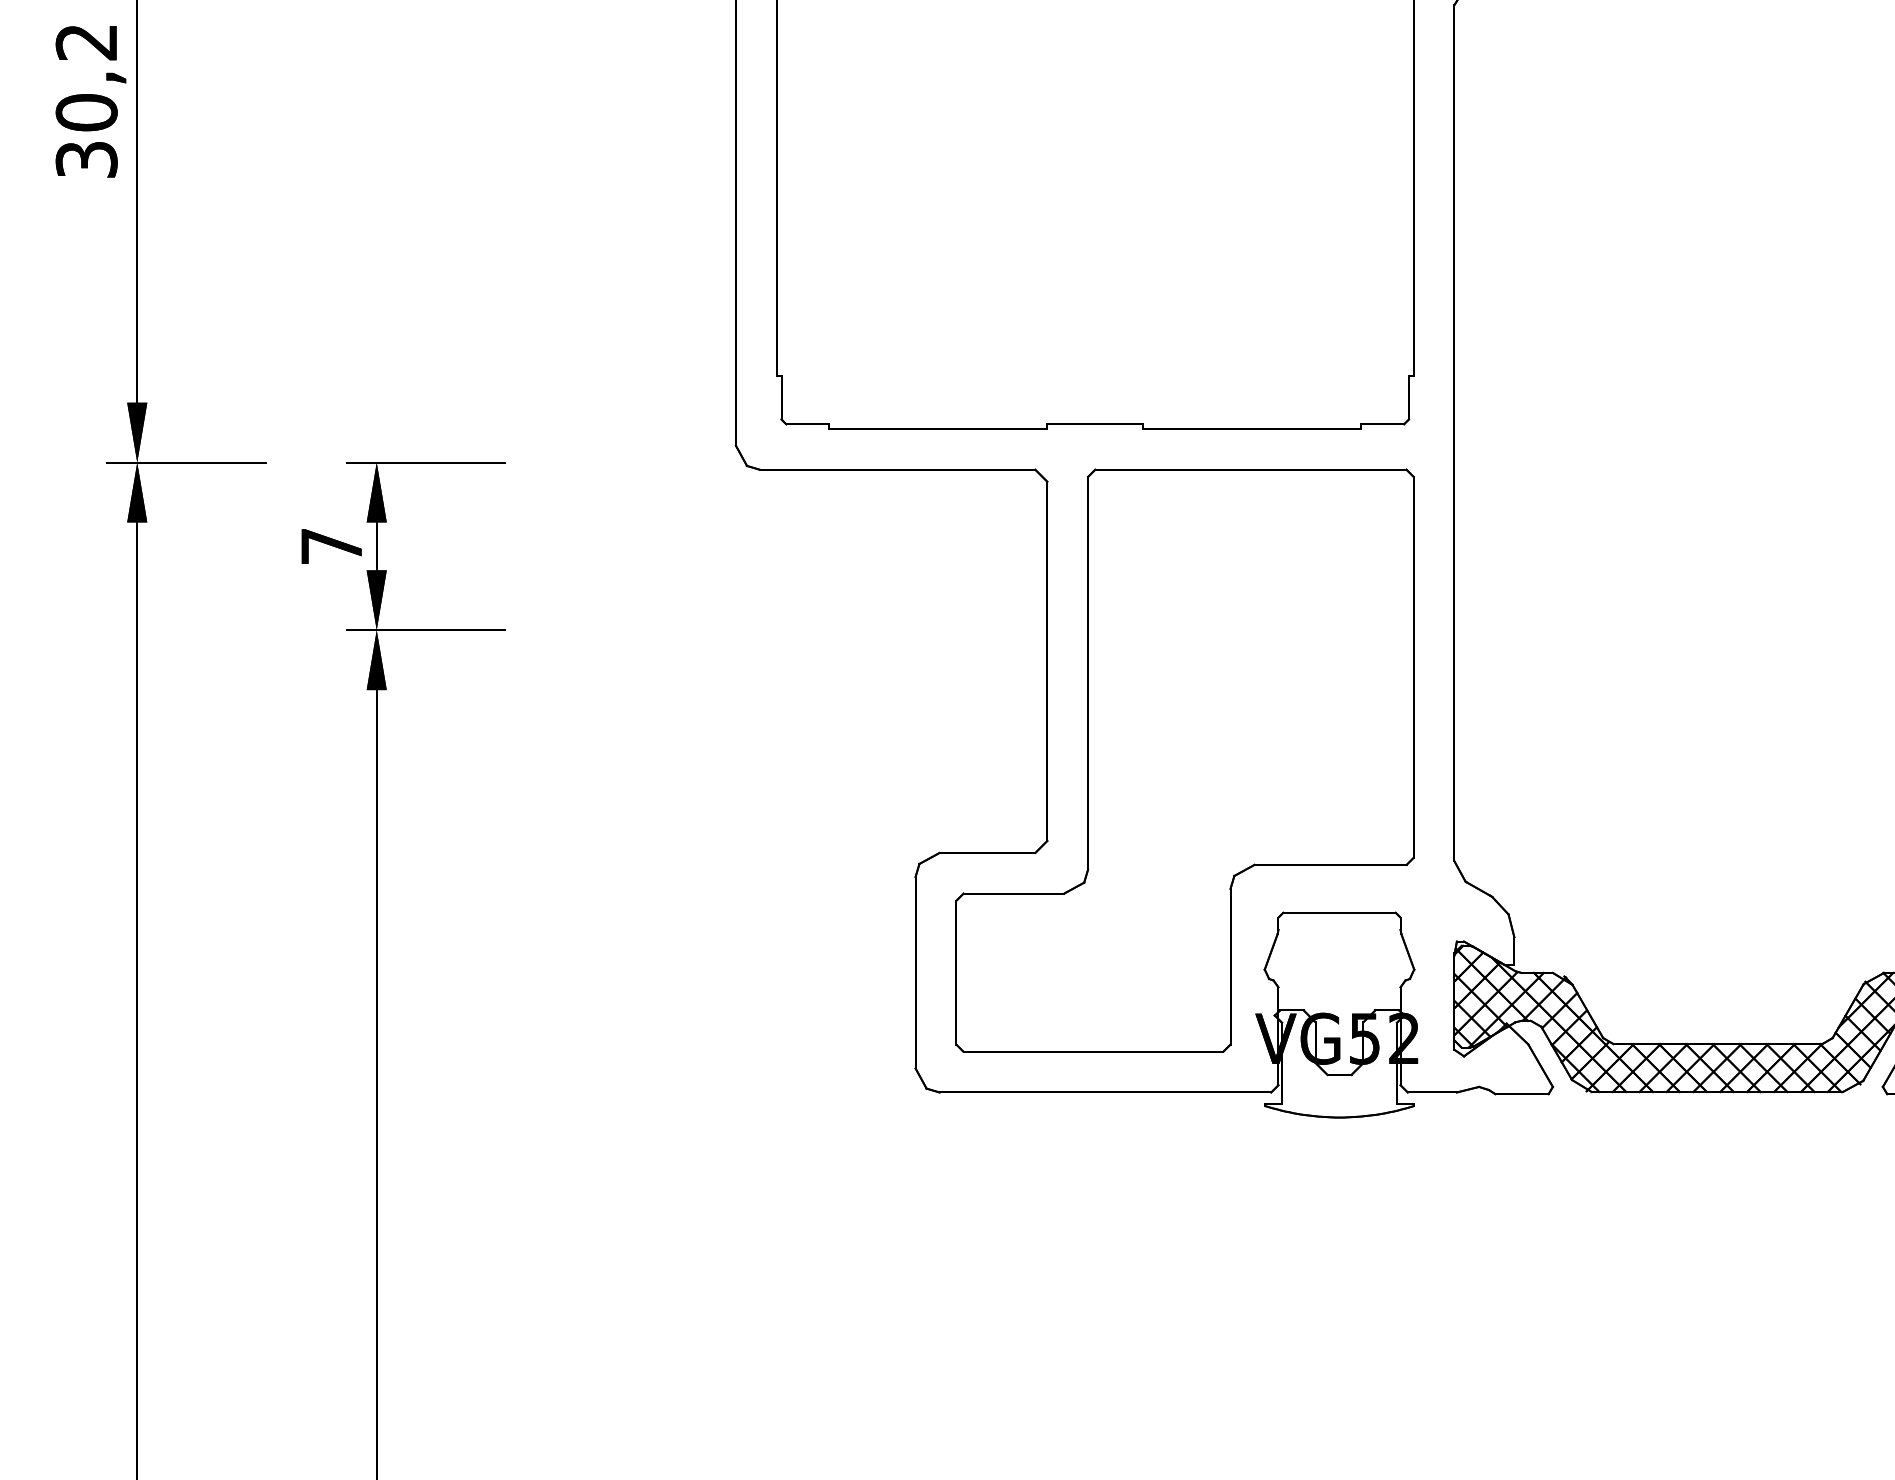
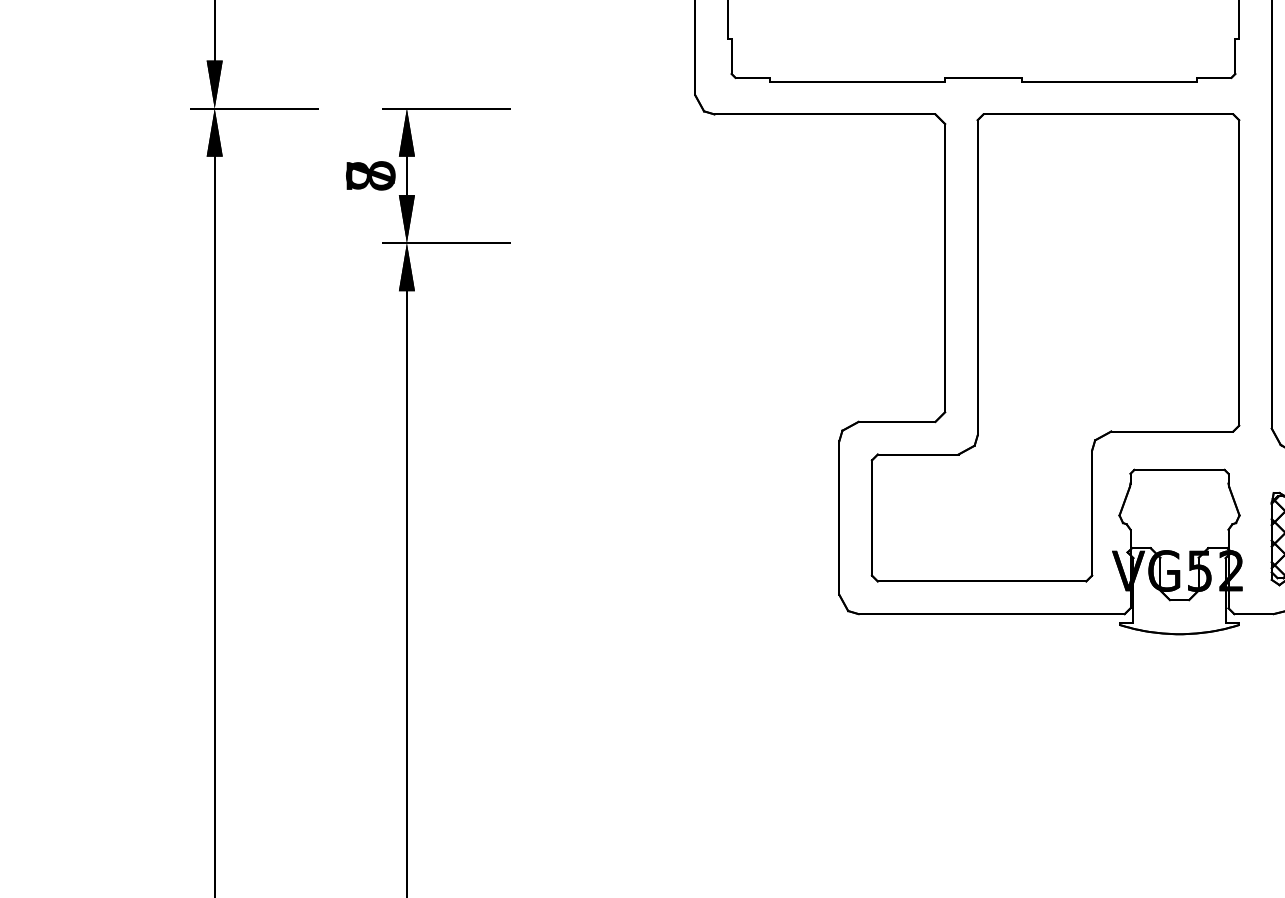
text: (331, 546) -> (370, 175), 7 -> 8

